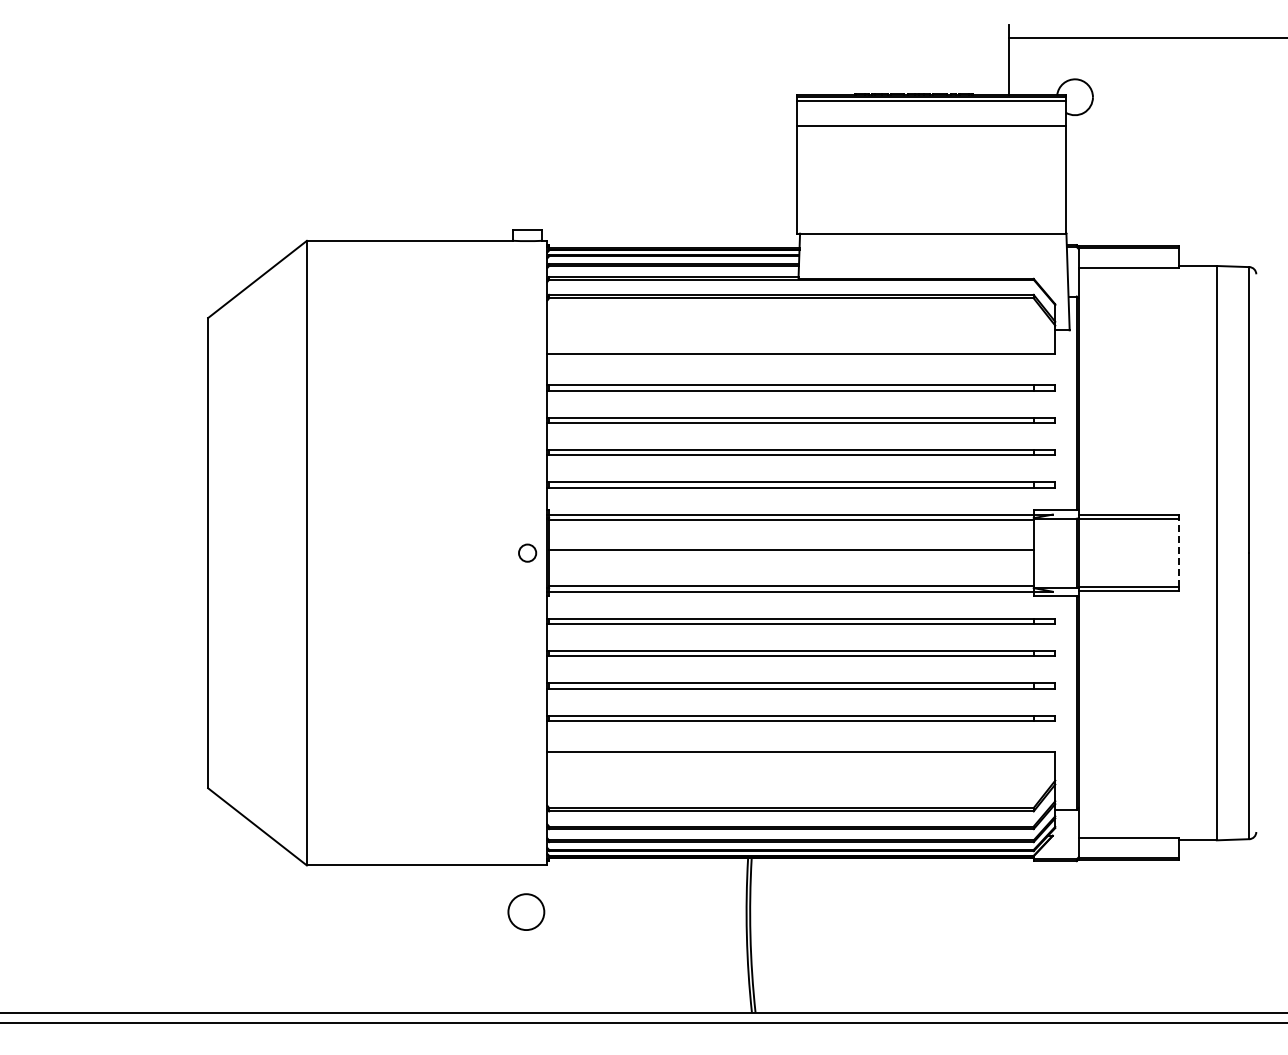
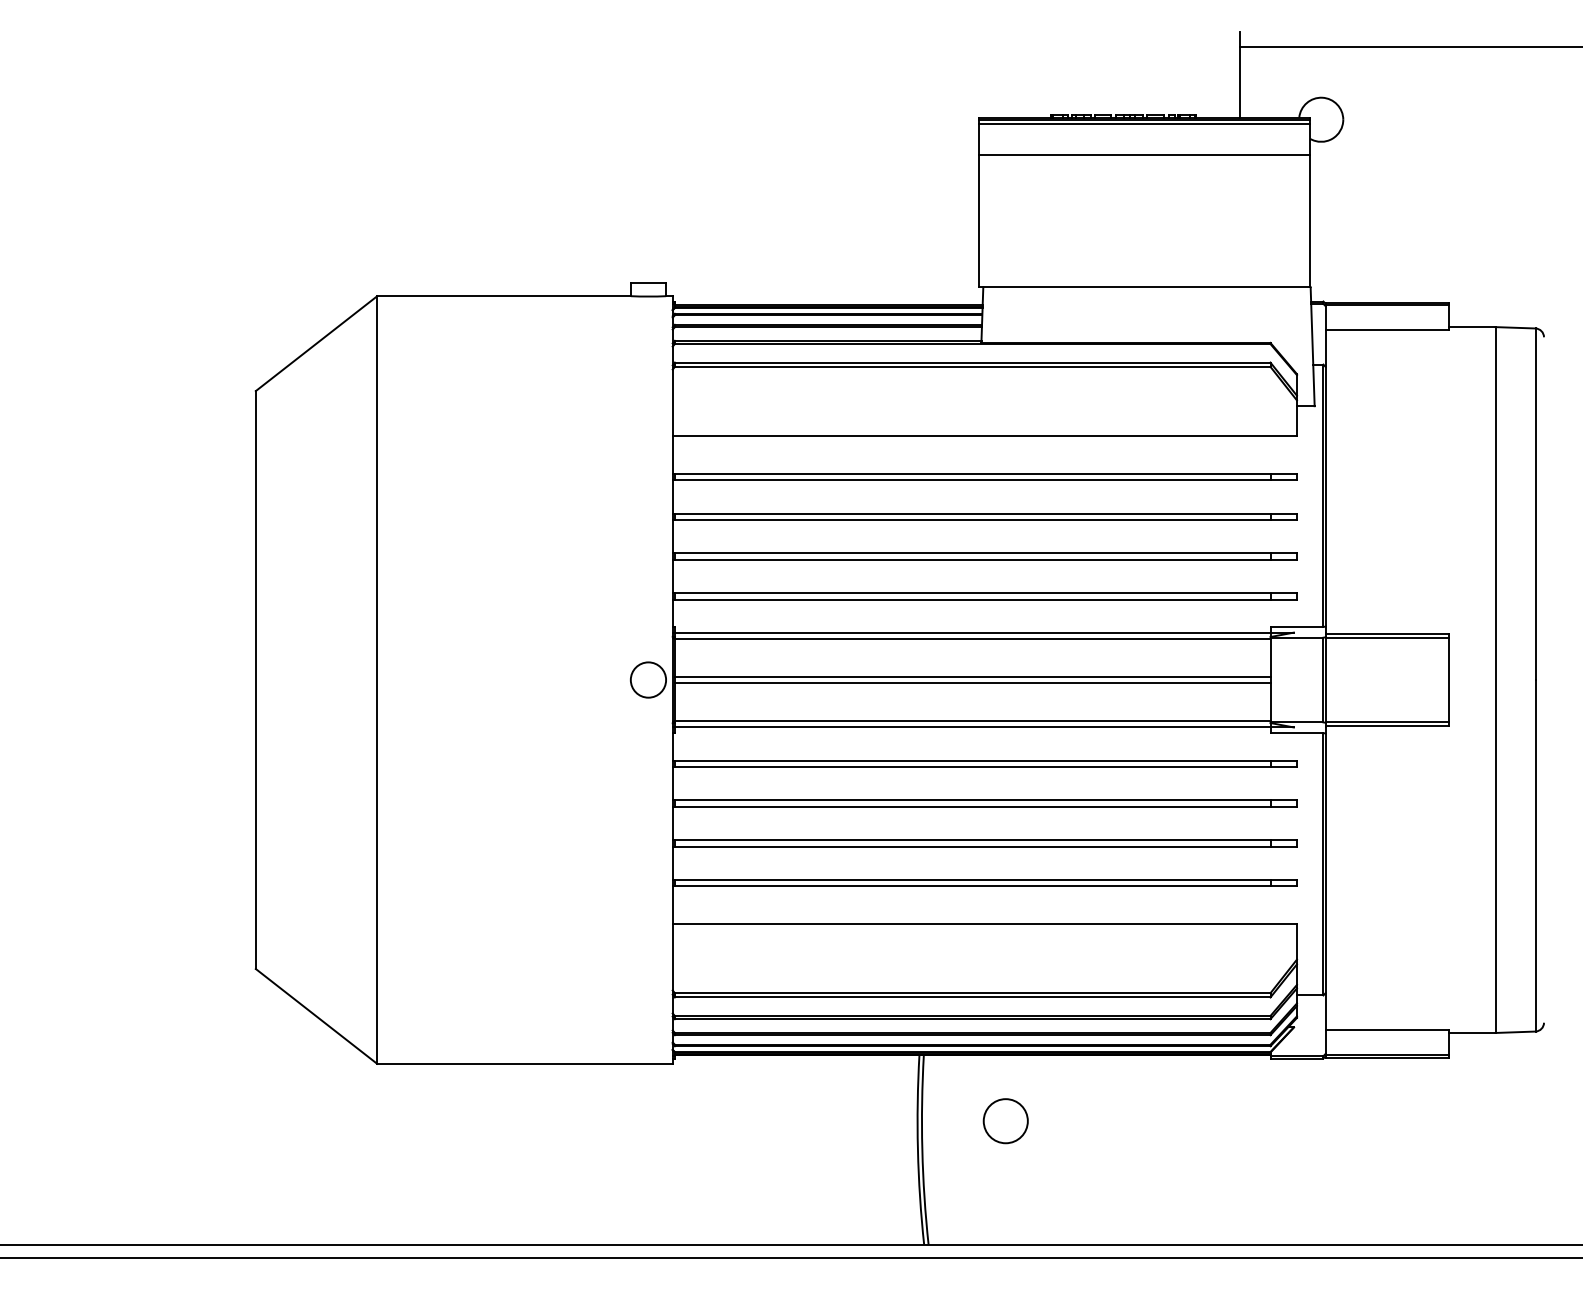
circle: (527, 552) -> (648, 679), size x1.67
line: (1179, 552) -> (1449, 679), dashed -> solid
line: (791, 555) -> (972, 682), added
circle: (526, 911) -> (1005, 1120), moved

